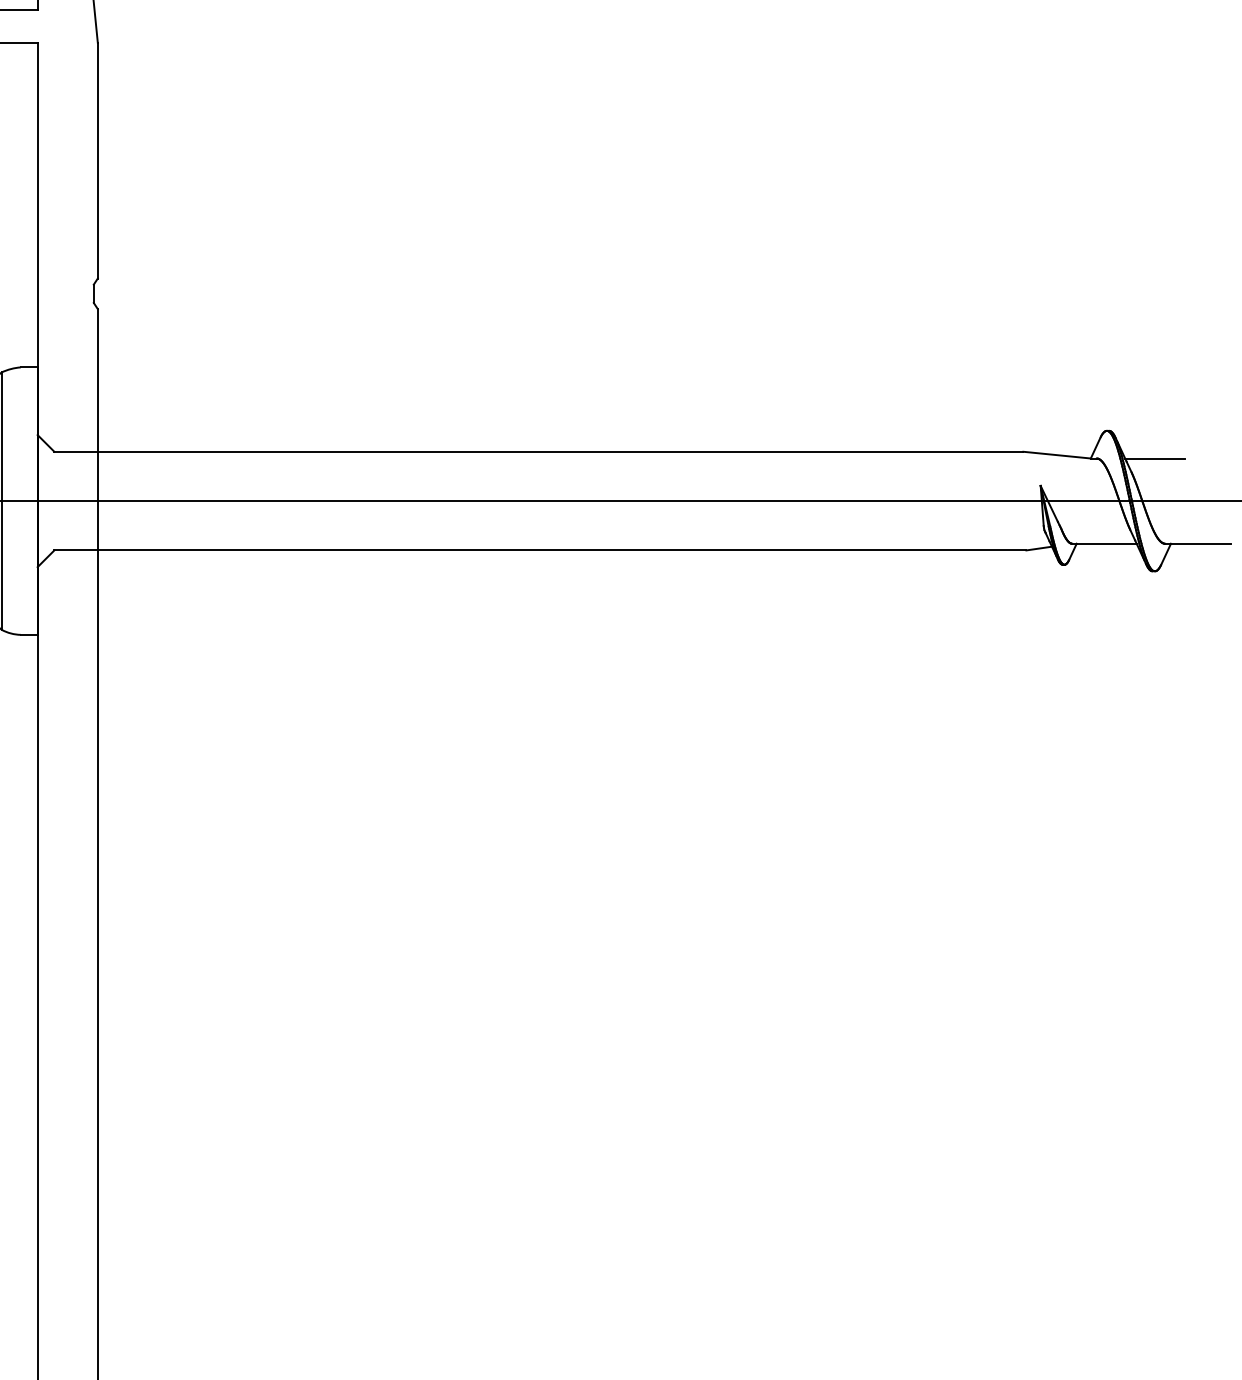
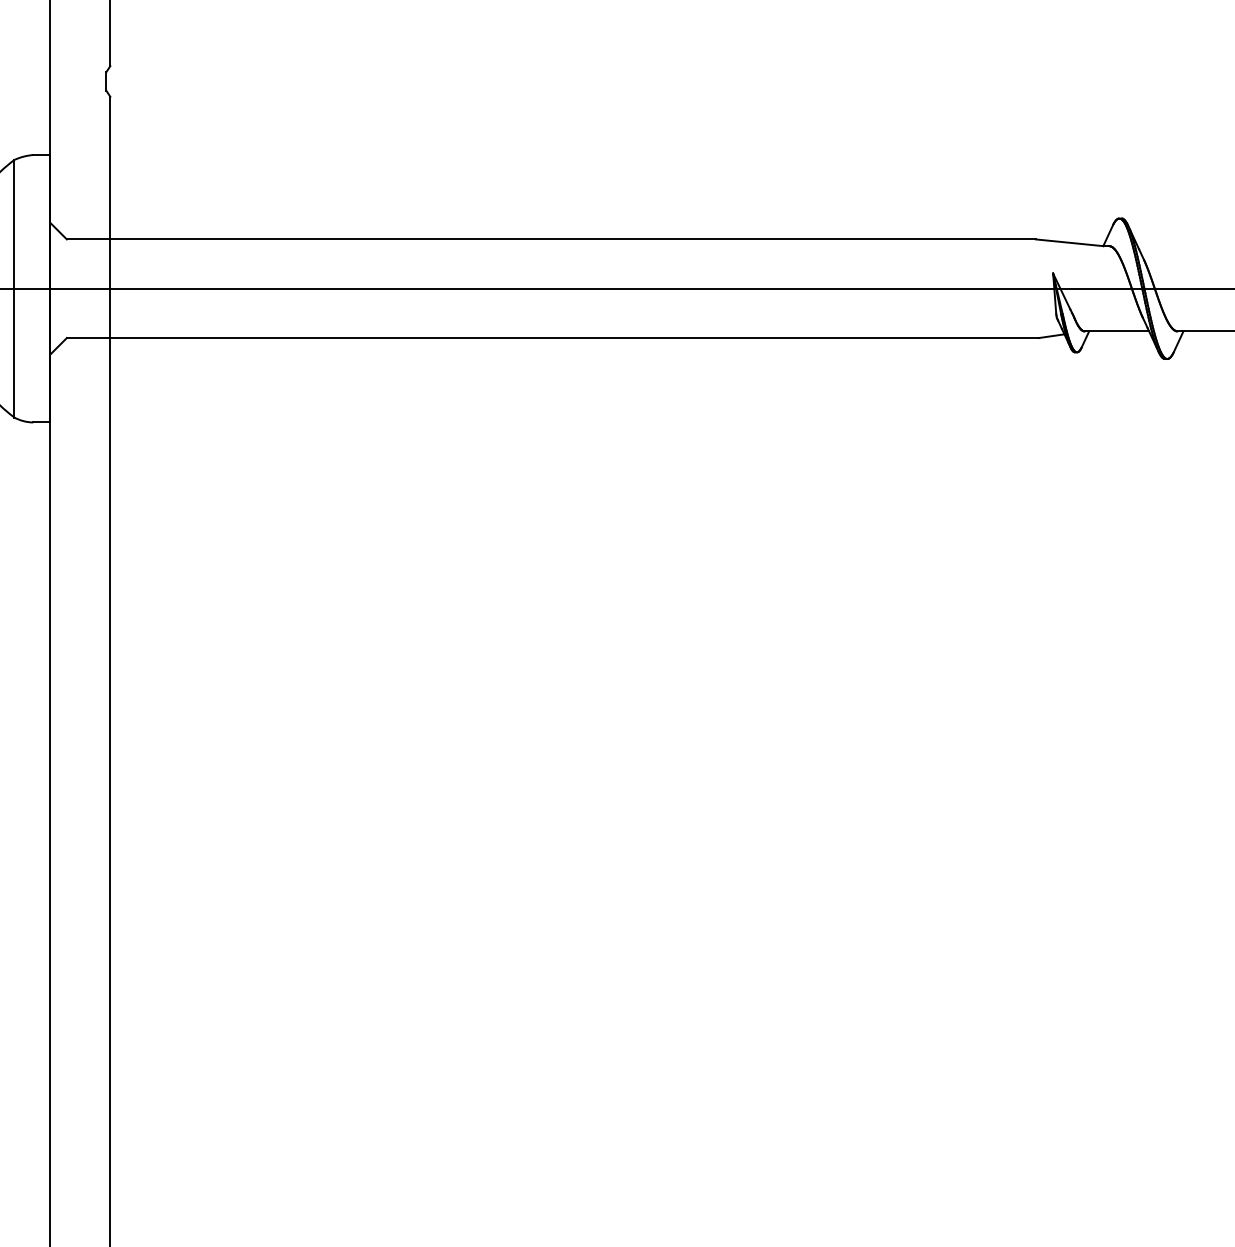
line: (1155, 458) -> (1167, 246), removed

